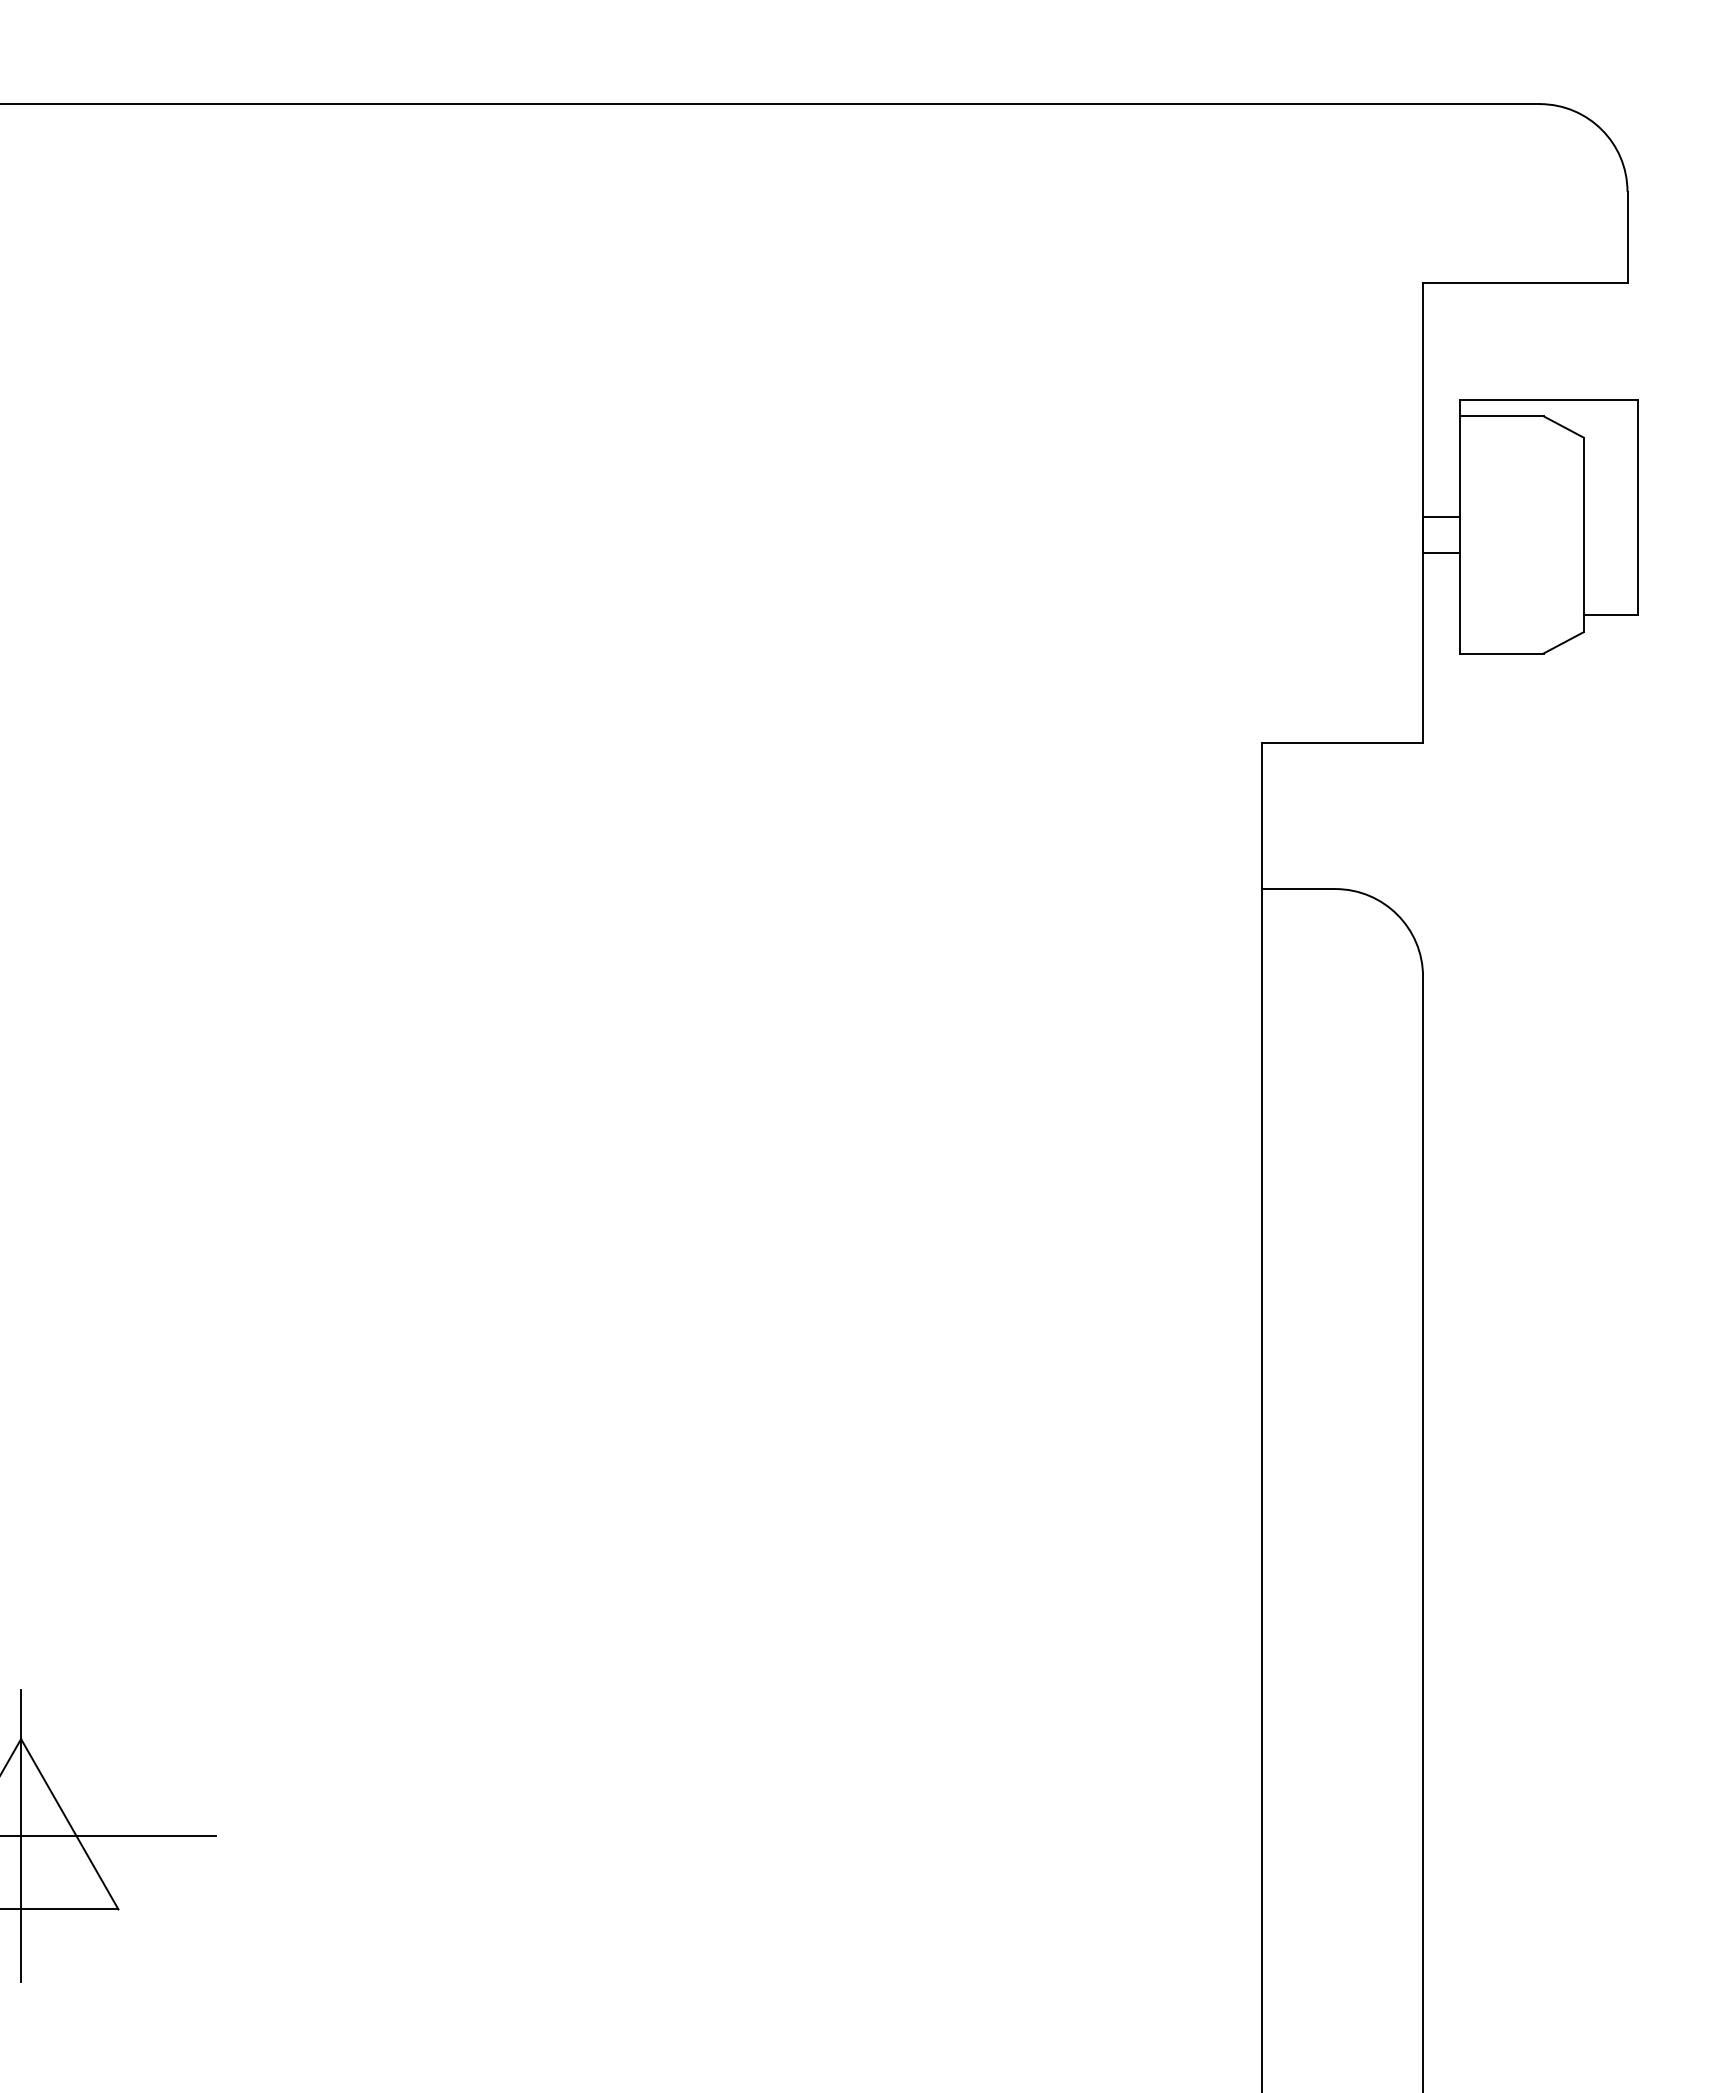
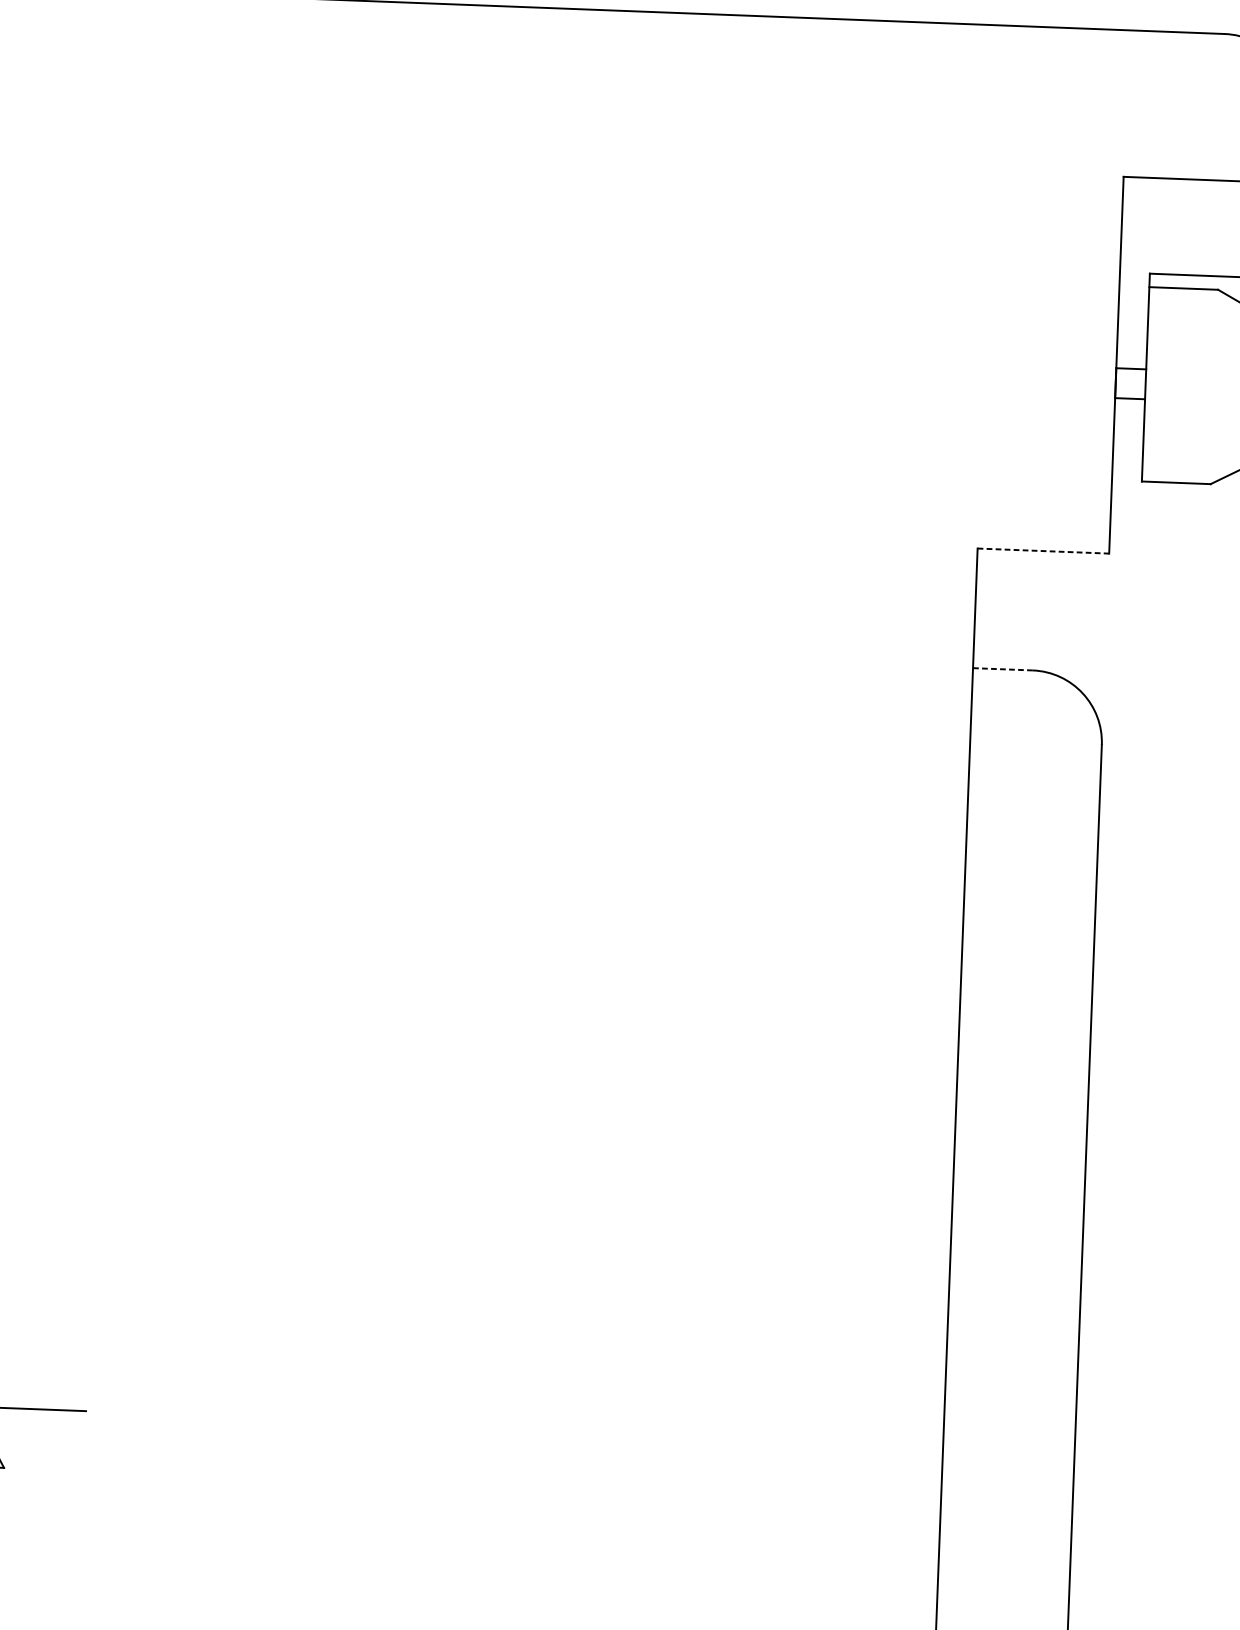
line: (1343, 743) -> (1044, 551), solid -> dashed
line: (1298, 889) -> (1002, 669), solid -> dashed

